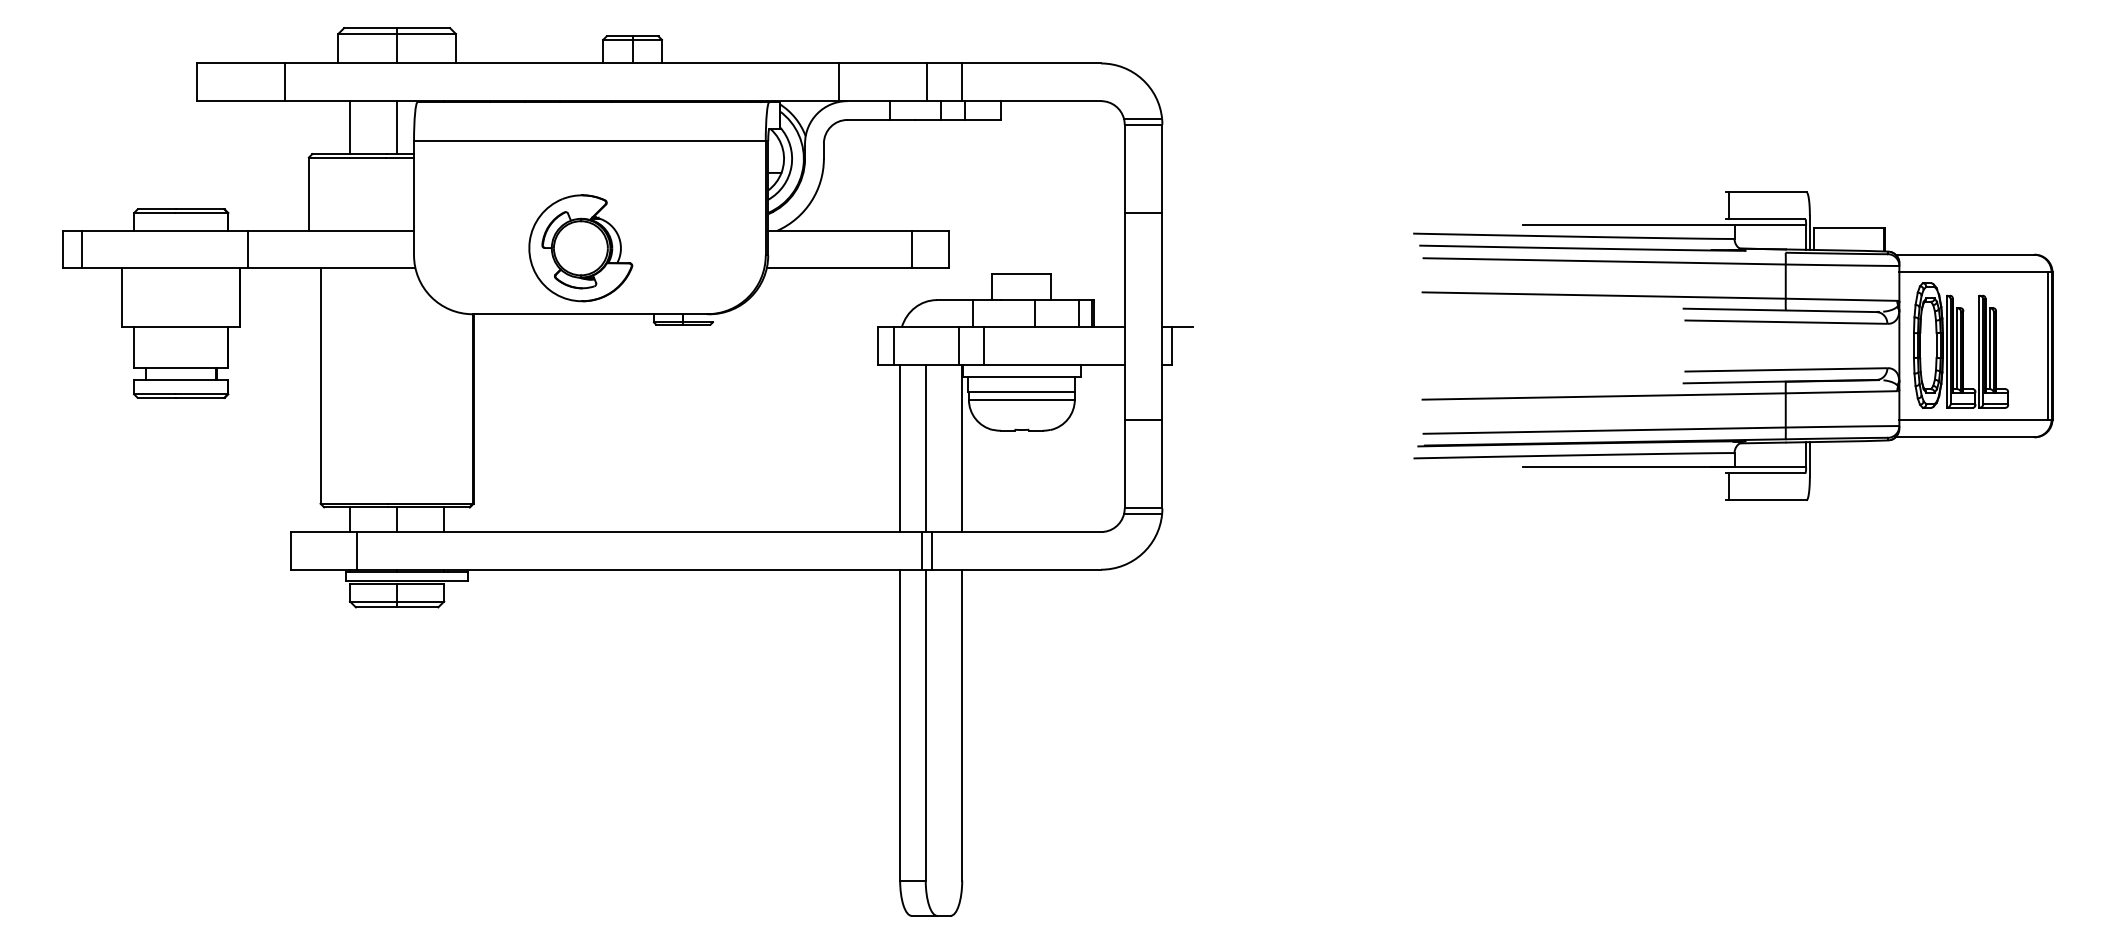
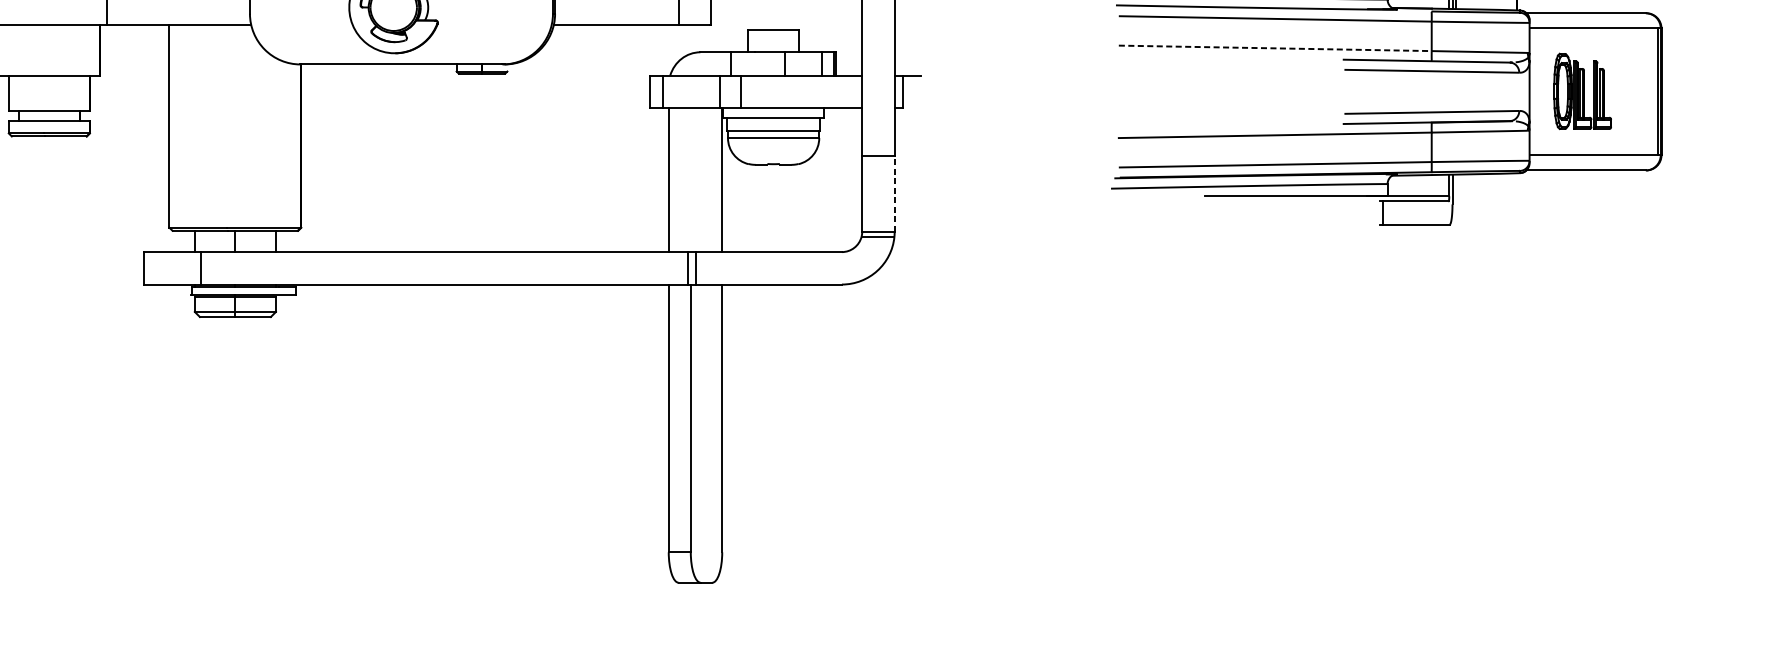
line: (1604, 295) -> (1275, 48), solid -> dashed
part: (1960, 345) -> (1582, 91), size x0.7
line: (925, 448) -> (690, 180), removed
line: (1162, 463) -> (894, 193), solid -> dashed

